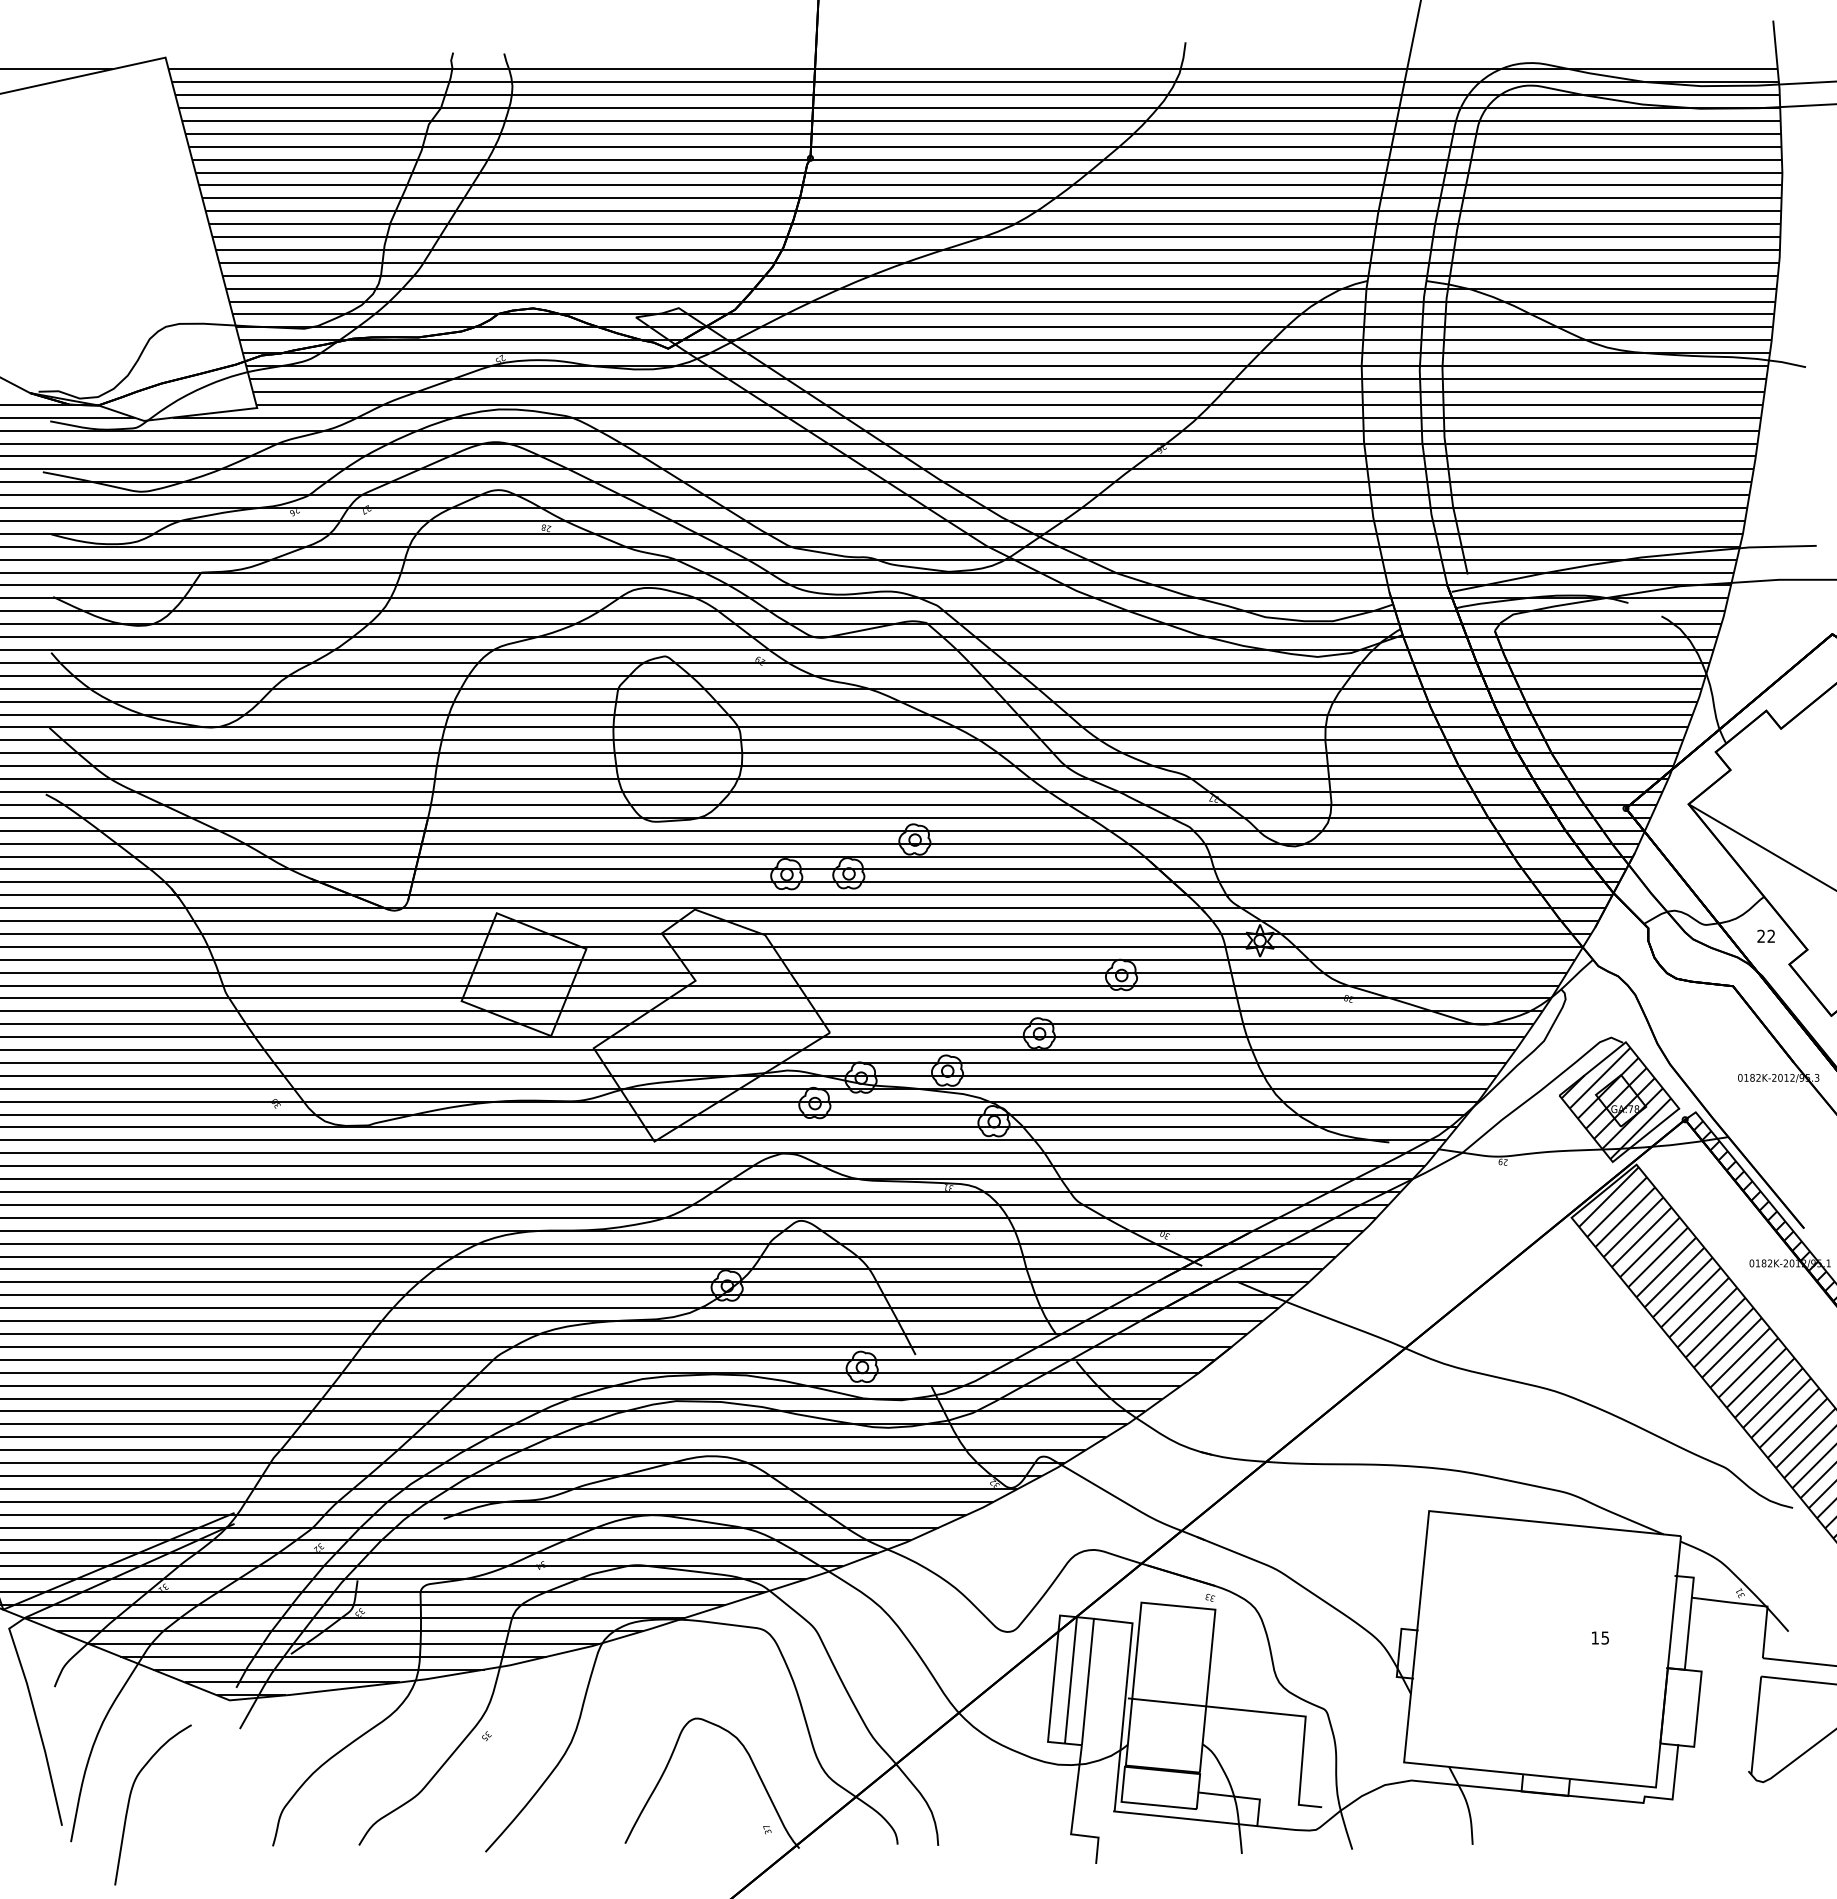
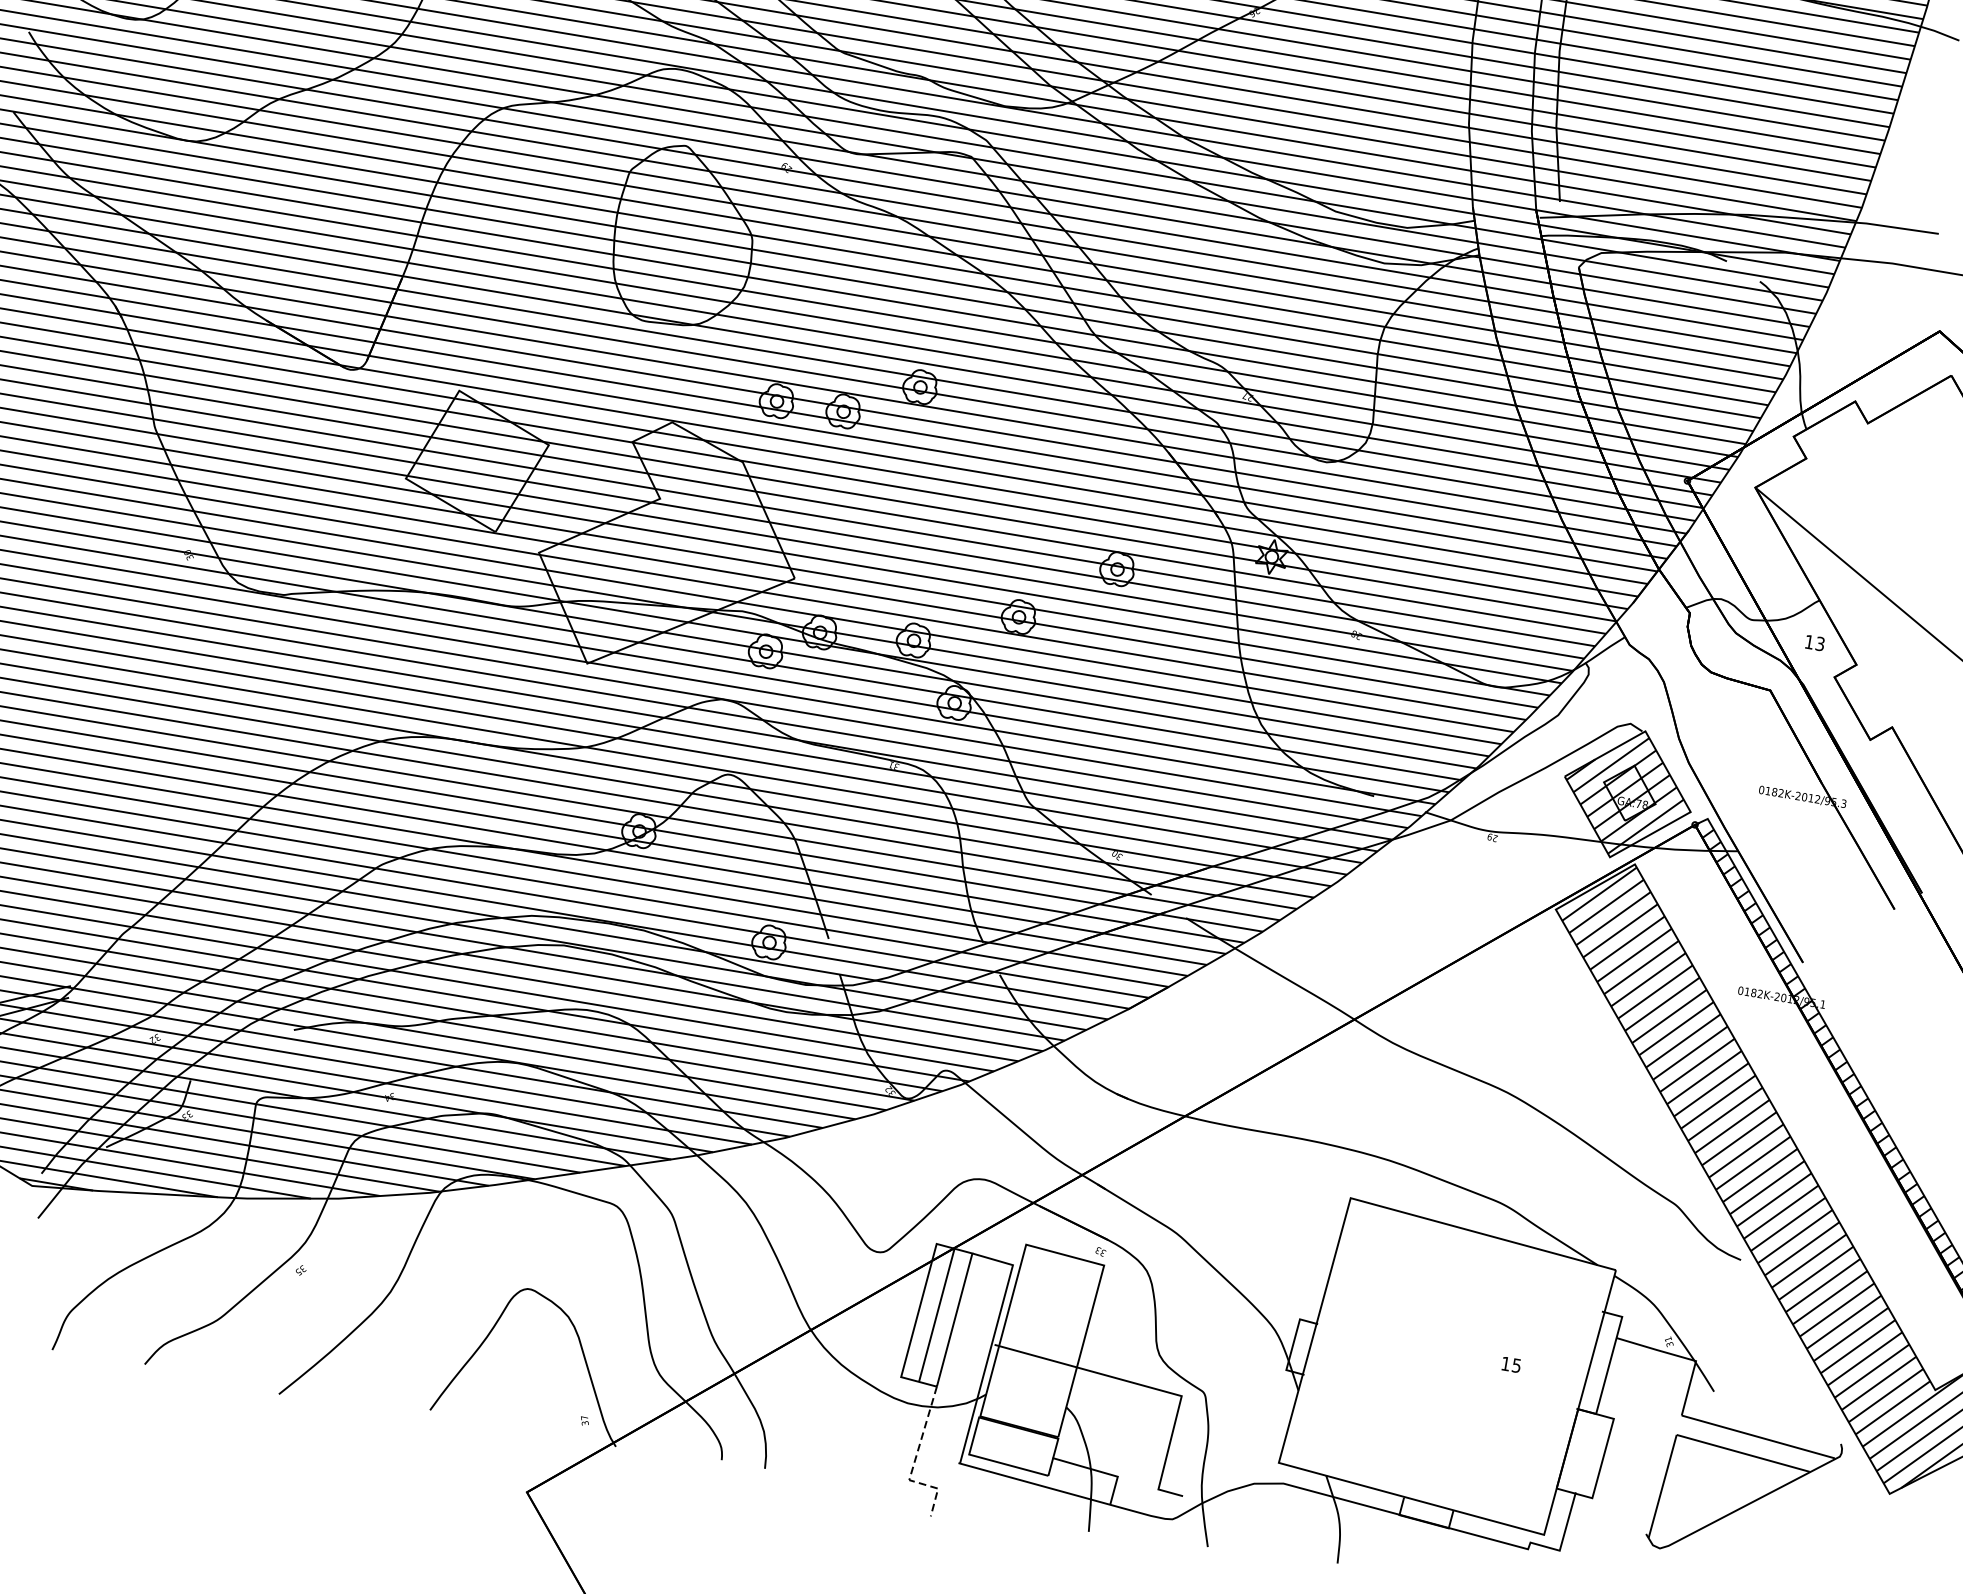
text: (1766, 935) -> (1815, 642), 22 -> 13
line: (1072, 1818) -> (913, 1463), solid -> dashed

